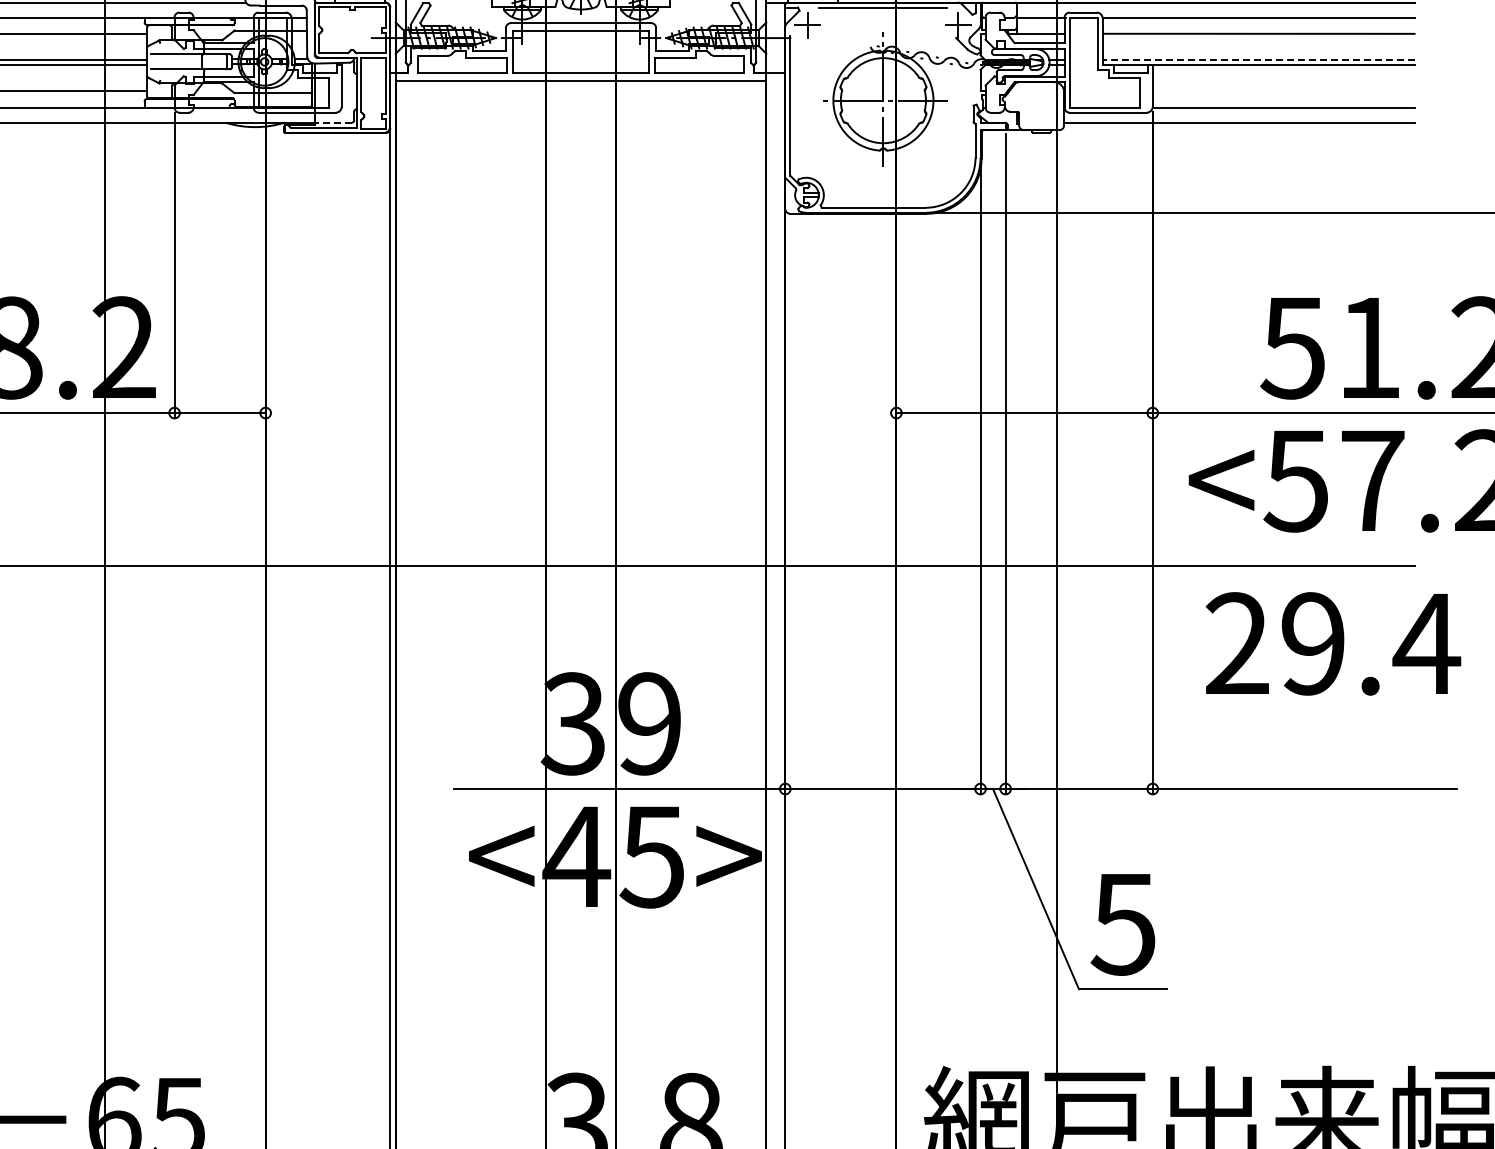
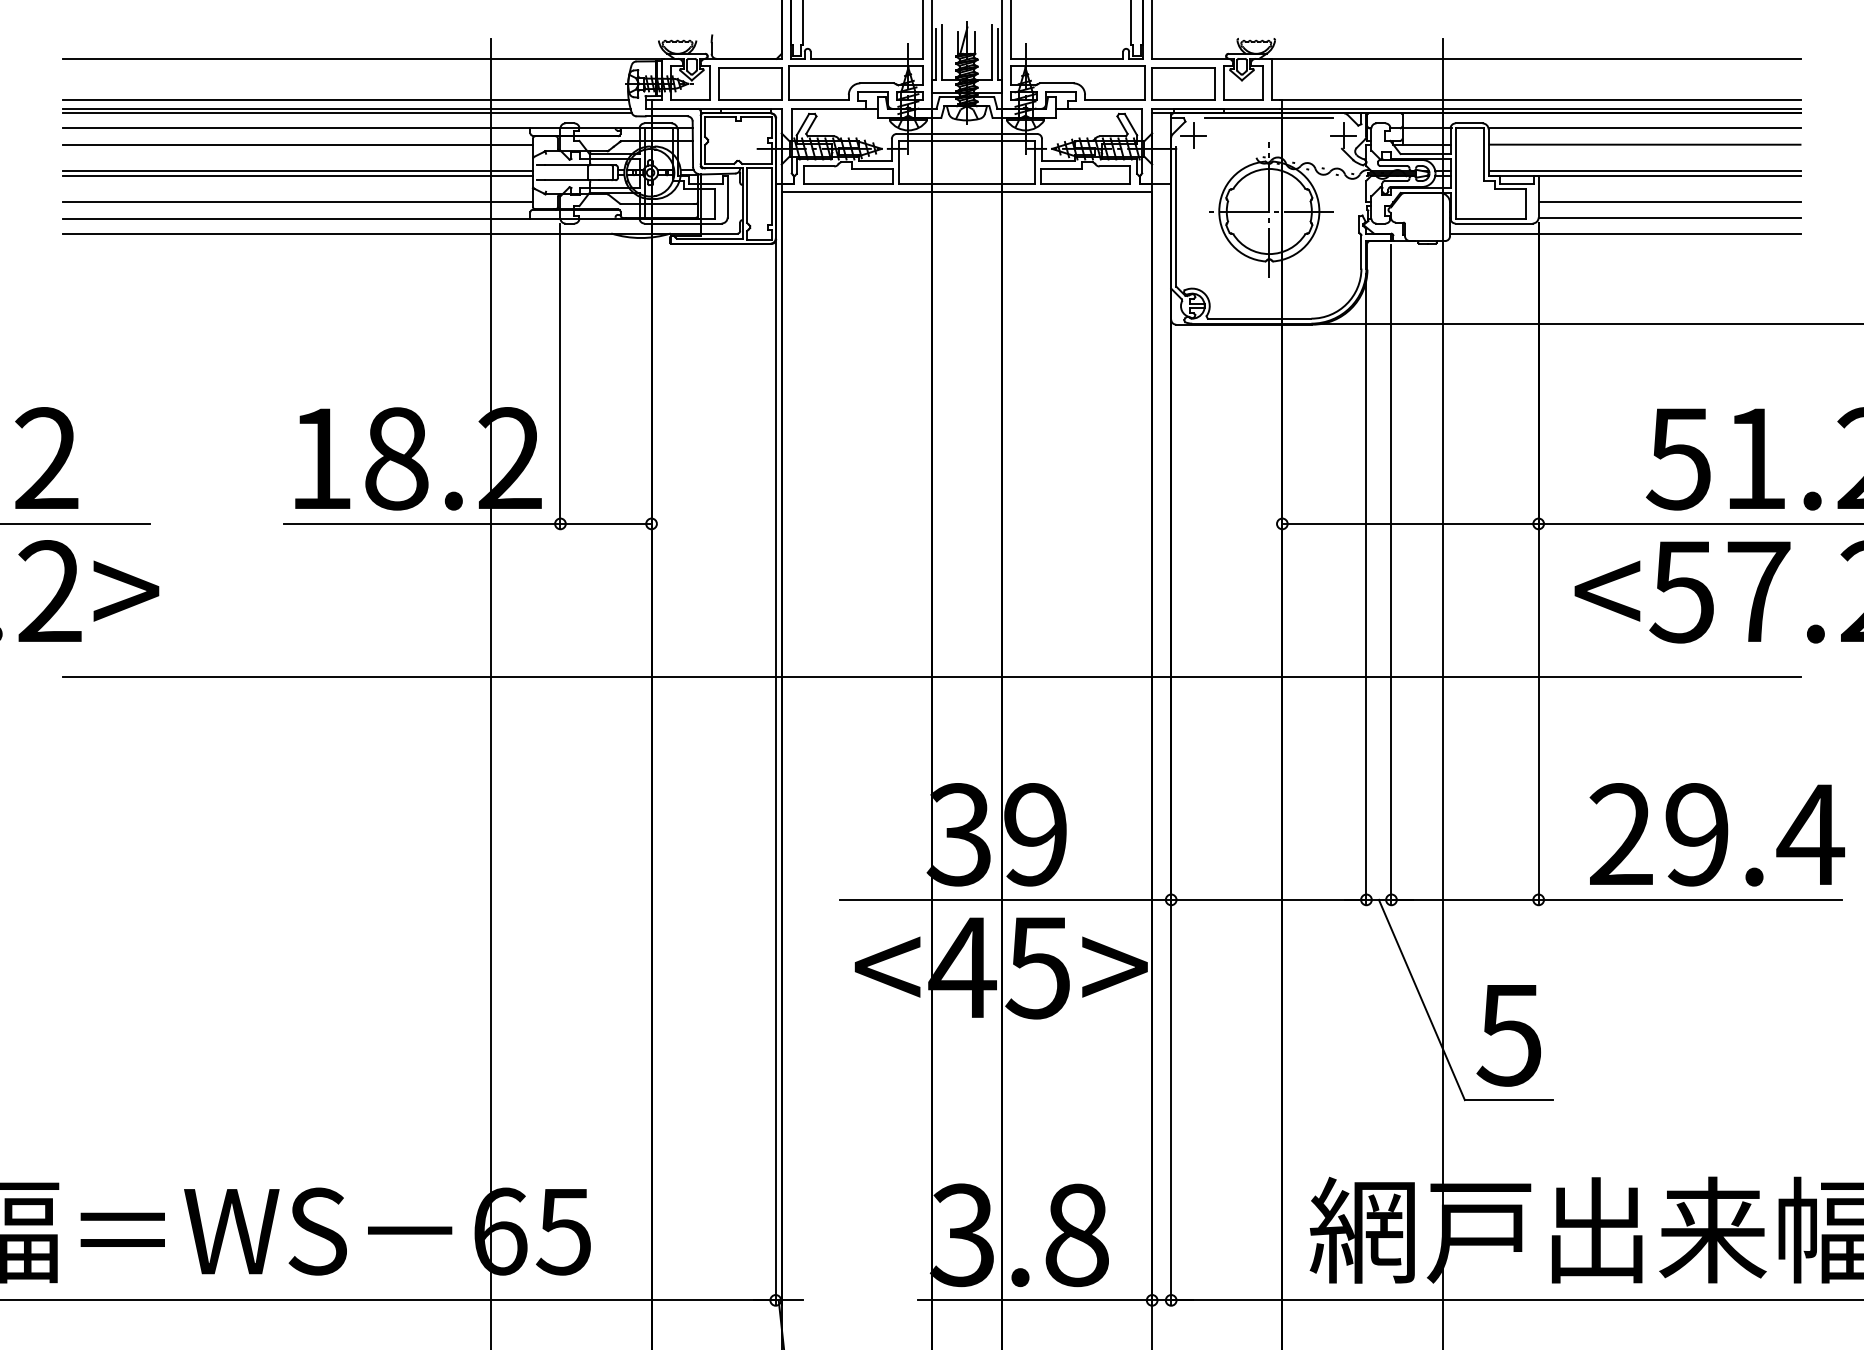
line: (1258, 60) -> (1644, 171), dashed -> solid
line: (1283, 91) -> (1669, 202), added
line: (333, 122) -> (719, 233), dashed -> solid
text: (1332, 643) -> (1716, 834), moved

